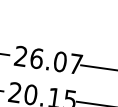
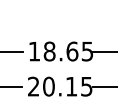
text: (48, 60) -> (60, 51), 26.07 -> 18.65

